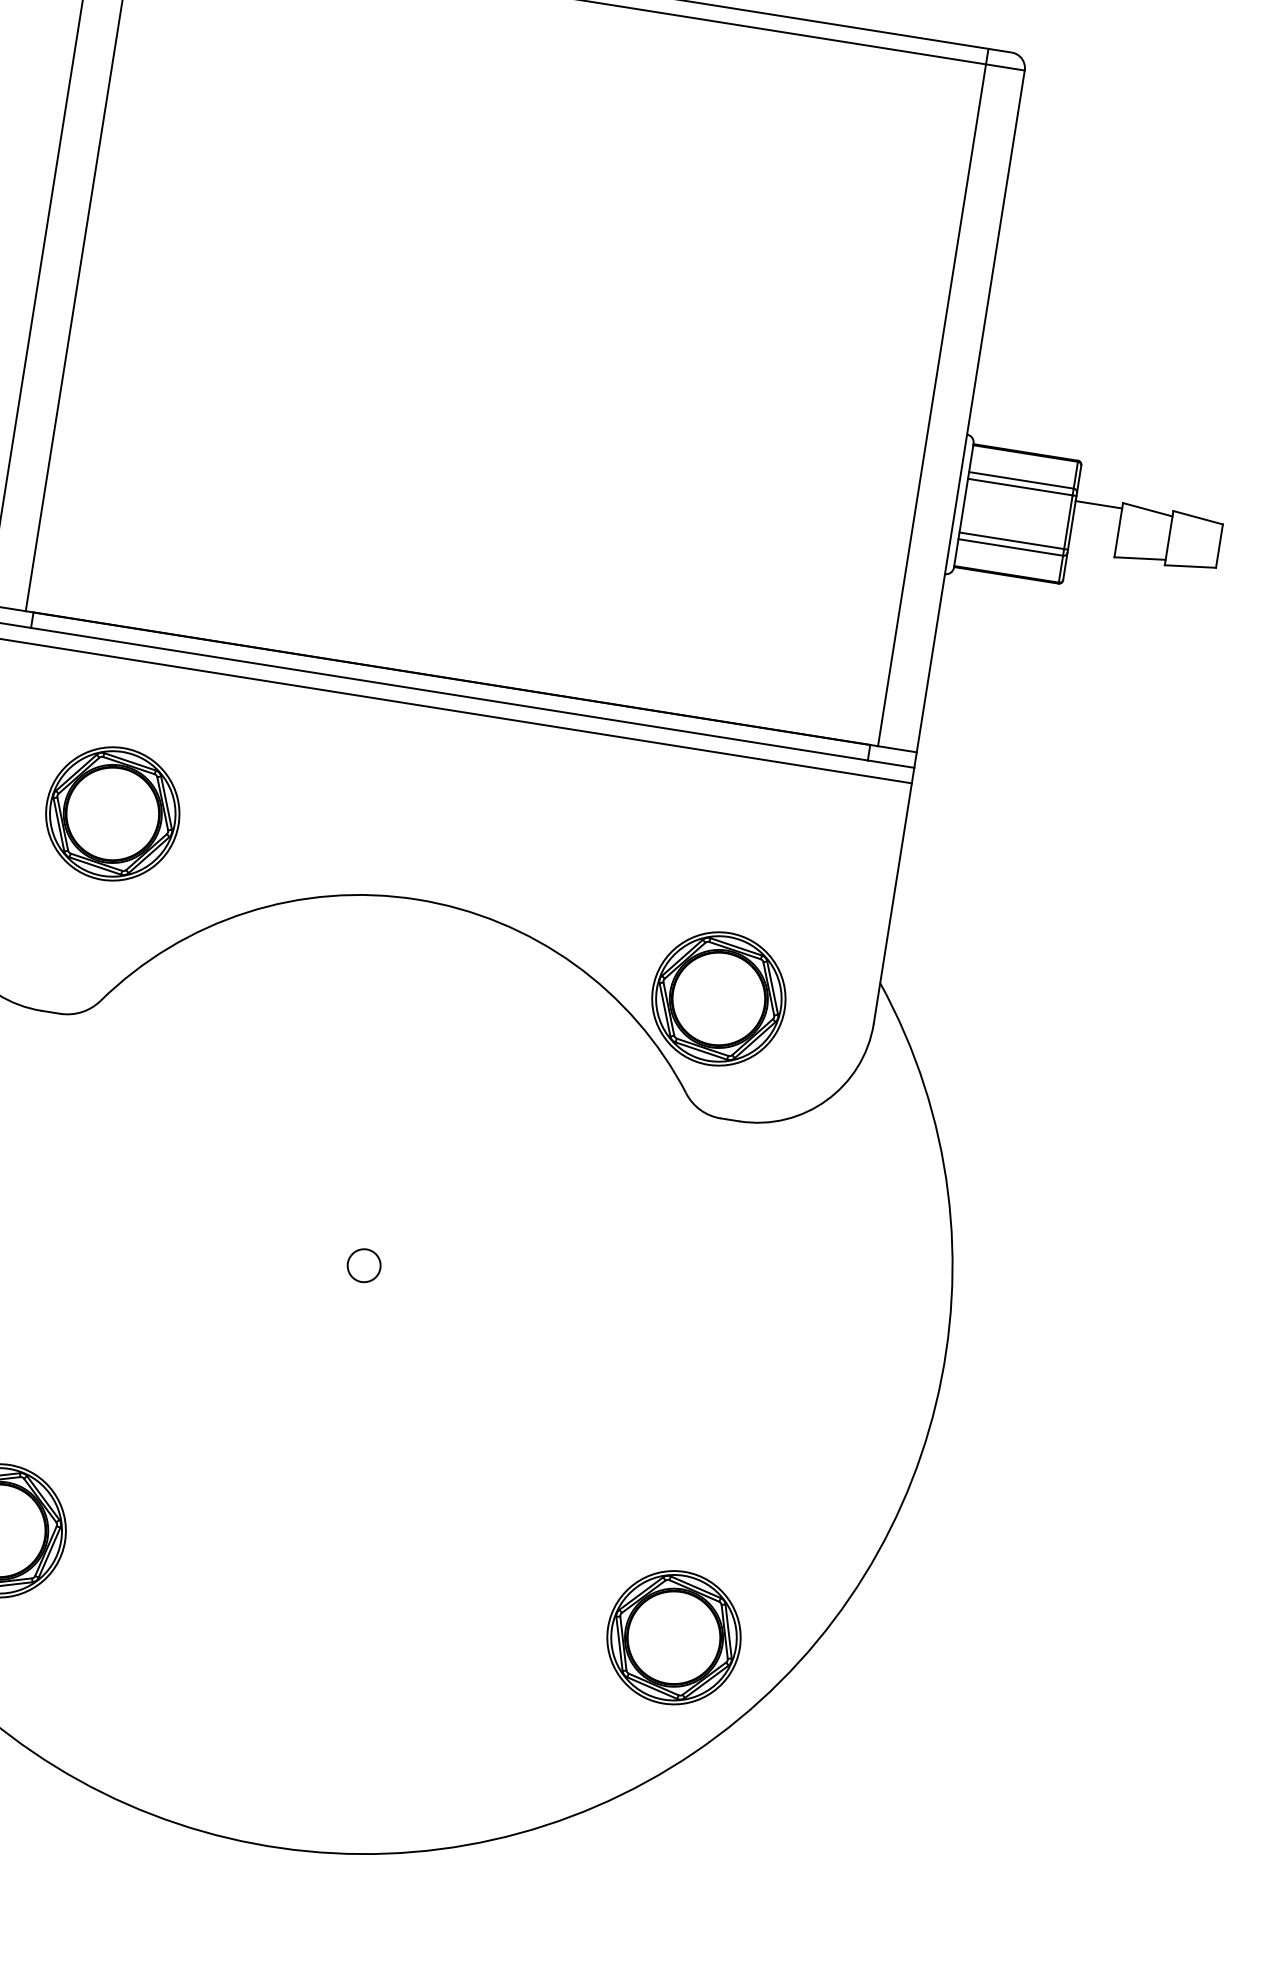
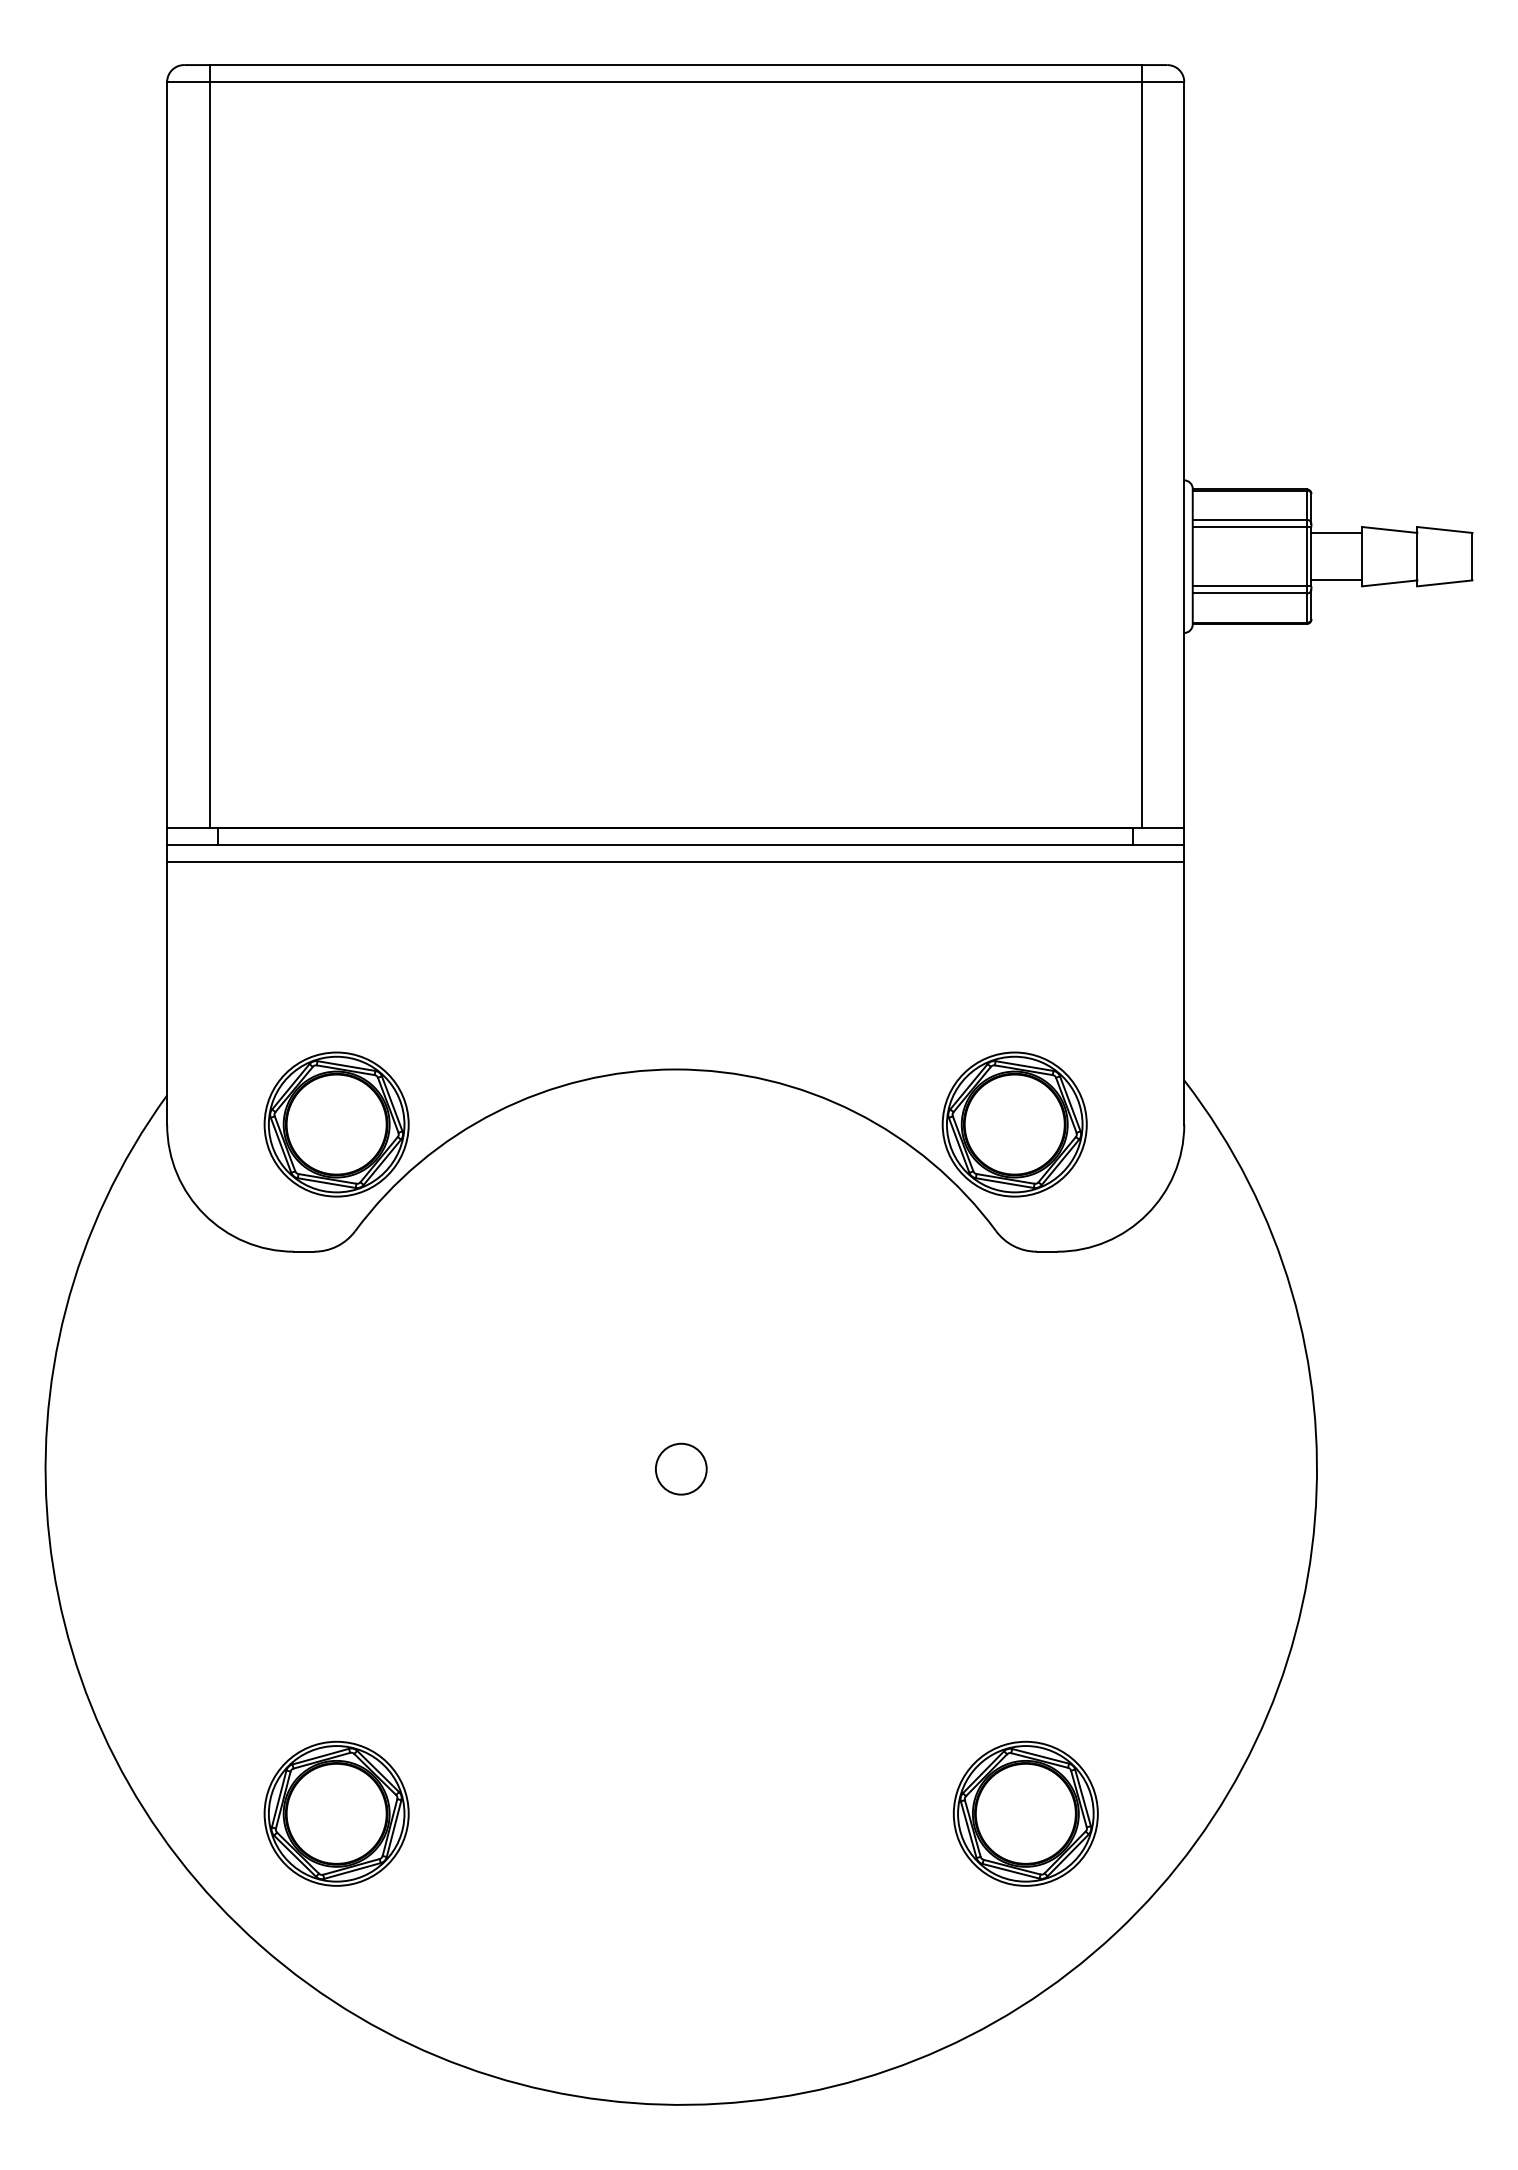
line: (1091, 548) -> (1336, 580), added
part: (112, 813) -> (336, 1124), moved
circle: (363, 1264) -> (680, 1468), size x1.43
part: (673, 1637) -> (1025, 1813), moved

